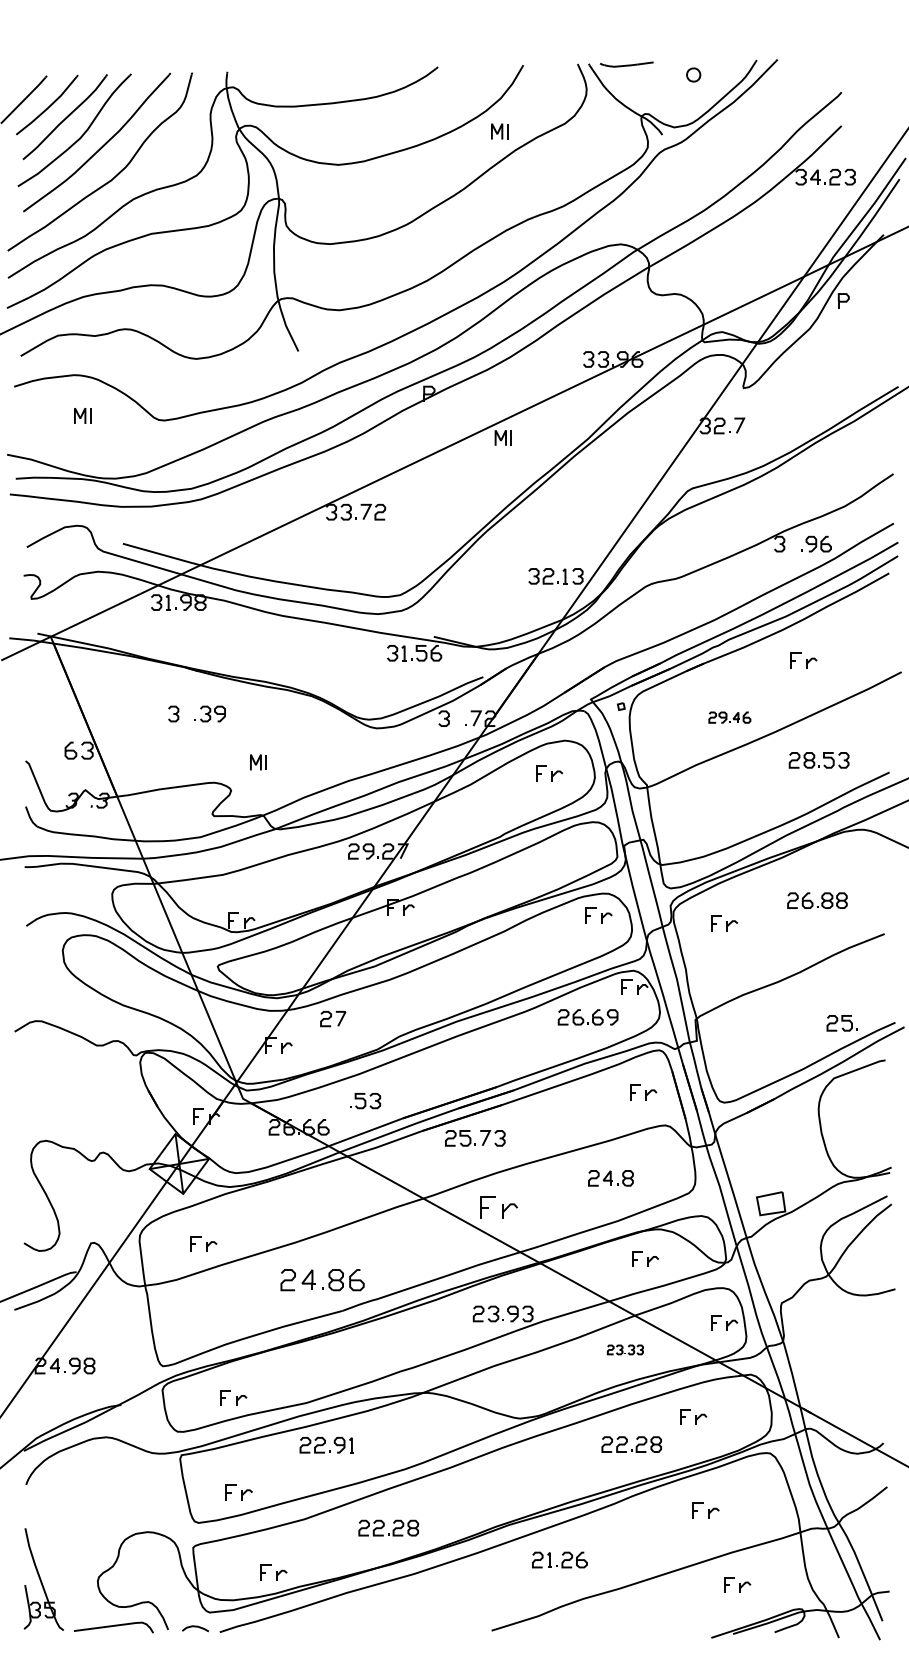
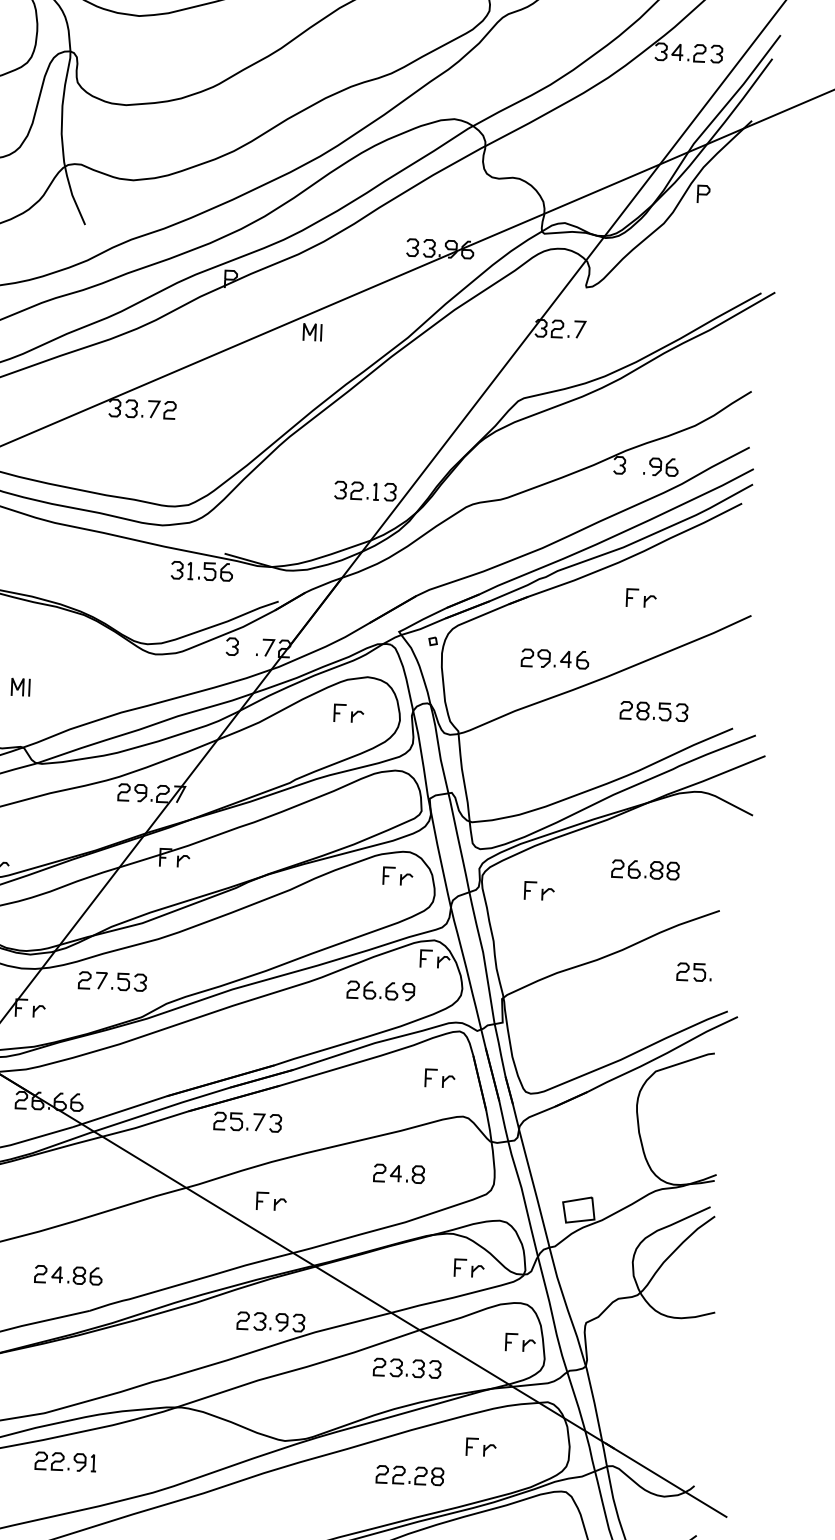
part: (729, 717) -> (554, 658), size x1.43
part: (841, 1023) -> (693, 972), moved
part: (365, 1101) -> (129, 982), moved
part: (499, 1207) -> (271, 1201), size x0.71
part: (645, 1258) -> (469, 1267), moved
part: (322, 1280) -> (68, 1275), size x0.71
part: (625, 1349) -> (407, 1367), size x1.67

